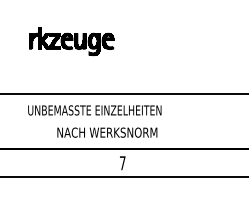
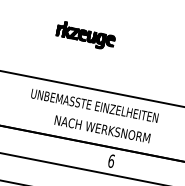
part: (71, 40) -> (85, 35), size x0.71
text: (122, 163) -> (111, 161), 7 -> 6

